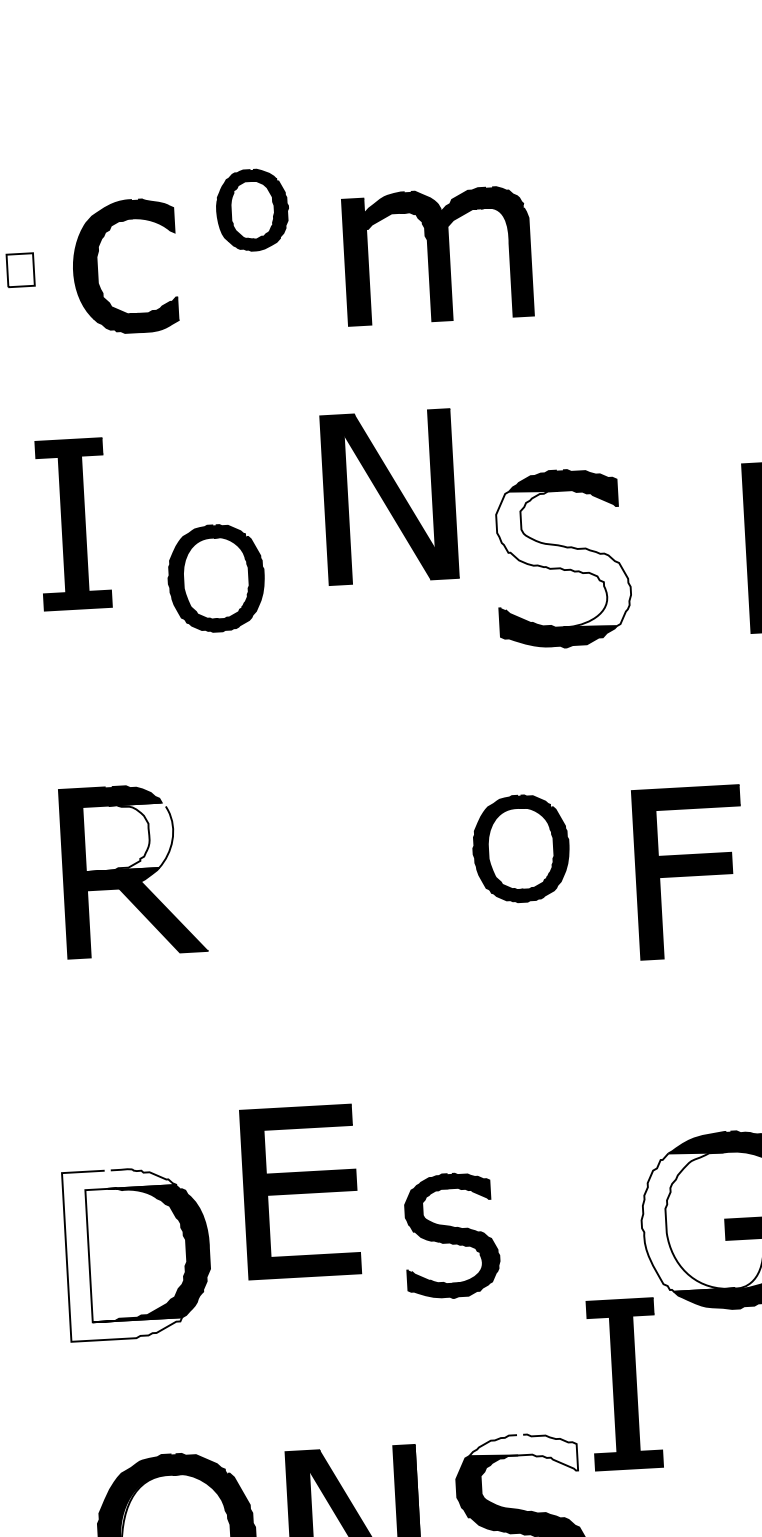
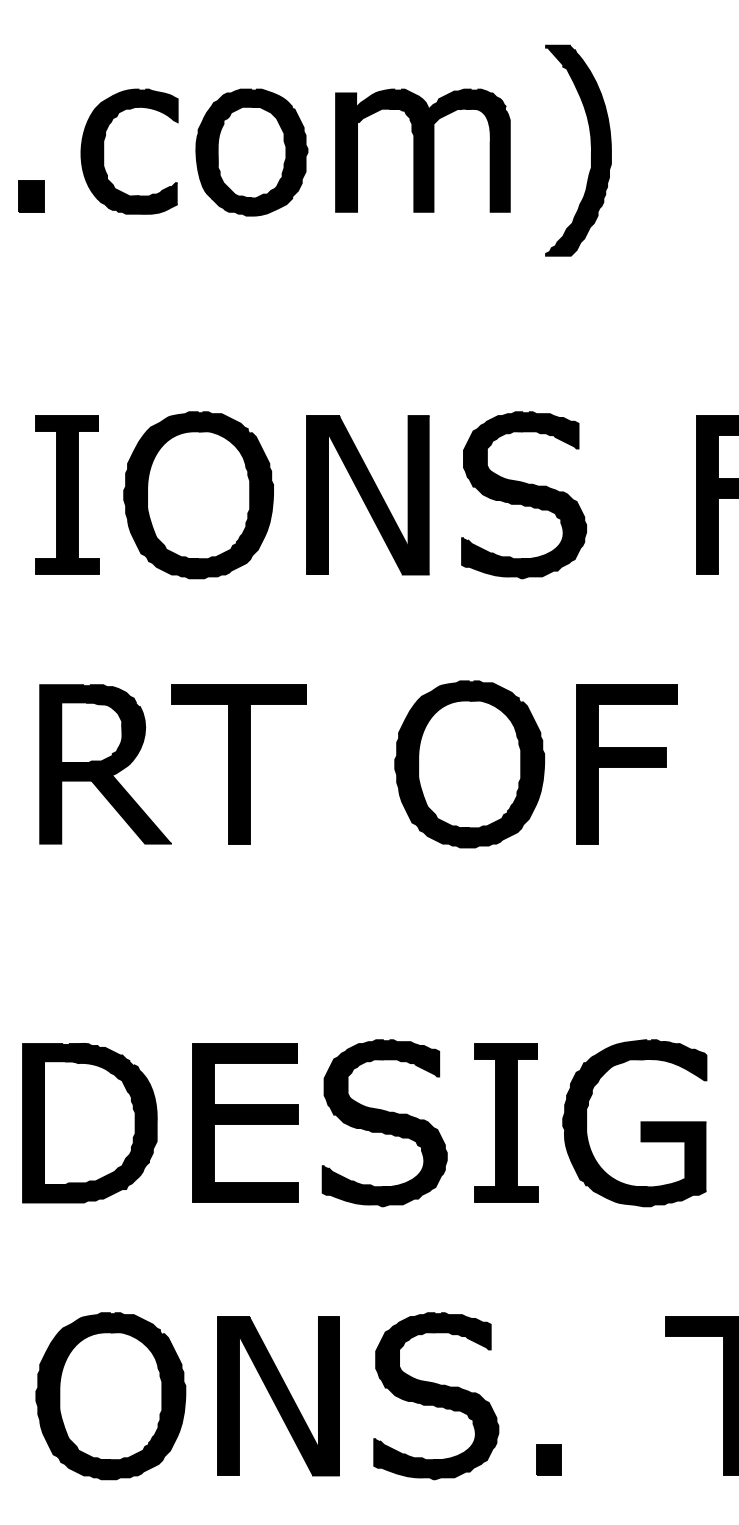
part: (612, 182) -> (590, 145), added
part: (252, 210) -> (251, 152), size x1.67
part: (437, 255) -> (422, 150), moved
part: (98, 267) -> (104, 151), moved
fill: (20, 270) -> (31, 196), added
part: (388, 497) -> (367, 495), moved
part: (73, 523) -> (67, 494), moved
fill: (563, 559) -> (524, 495), added
part: (216, 578) -> (198, 495), size x1.67
fill: (128, 836) -> (102, 732), added
part: (520, 848) -> (469, 764), size x1.67
part: (274, 862) -> (238, 764), added
part: (689, 872) -> (626, 764), moved
part: (300, 1191) -> (245, 1122), moved
fill: (686, 1221) -> (605, 1122), added
part: (451, 1236) -> (384, 1123), size x1.43
fill: (123, 1253) -> (76, 1122), added
part: (624, 1383) -> (506, 1122), moved
fill: (522, 1454) -> (439, 1331), added

